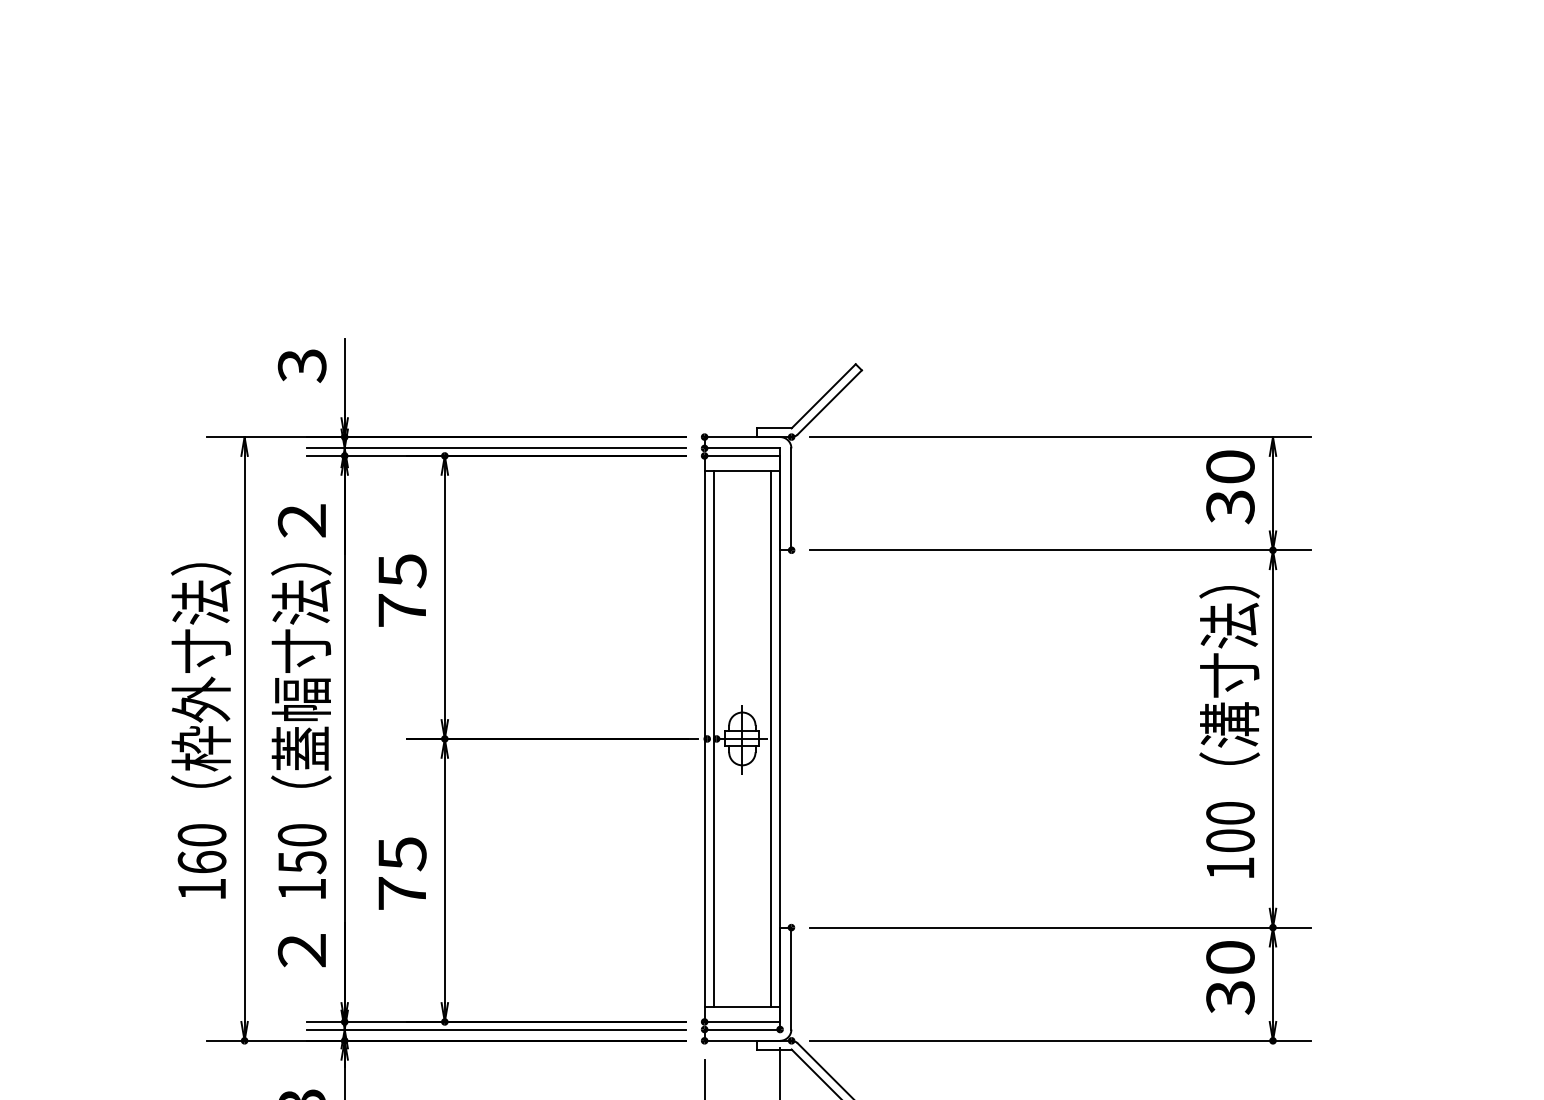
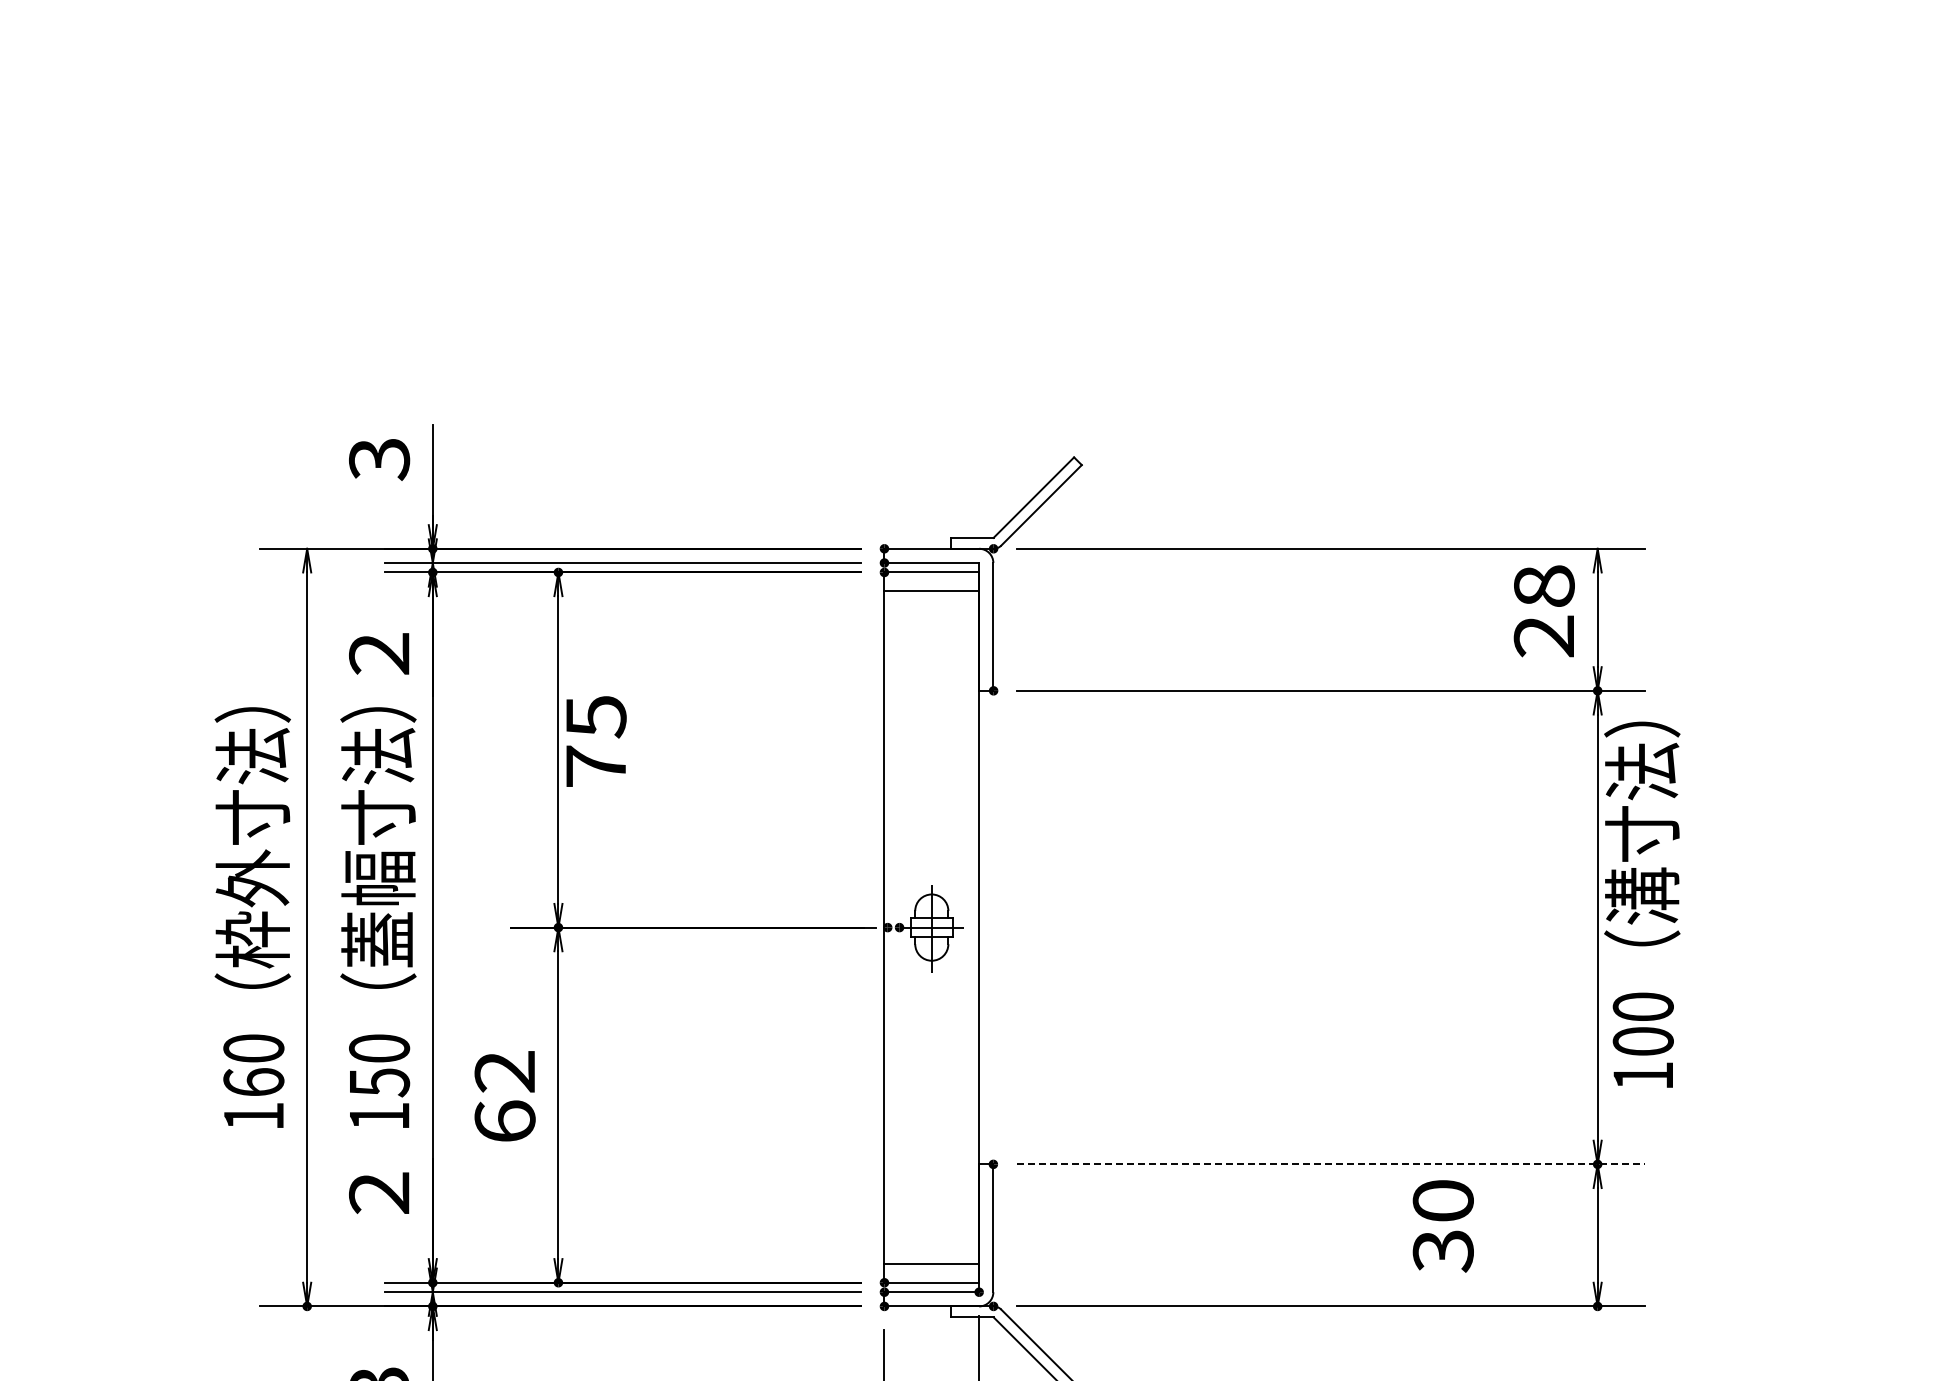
text: (1229, 487) -> (1543, 611), 30 -> 28
text: (402, 590) -> (596, 741), moved
text: (1229, 731) -> (1642, 904), moved
line: (714, 738) -> (896, 927), removed
line: (770, 738) -> (967, 927), removed
text: (401, 873) -> (504, 1096), 75 -> 62
line: (1060, 927) -> (1331, 1164), solid -> dashed
text: (1229, 977) -> (1442, 1226), moved

